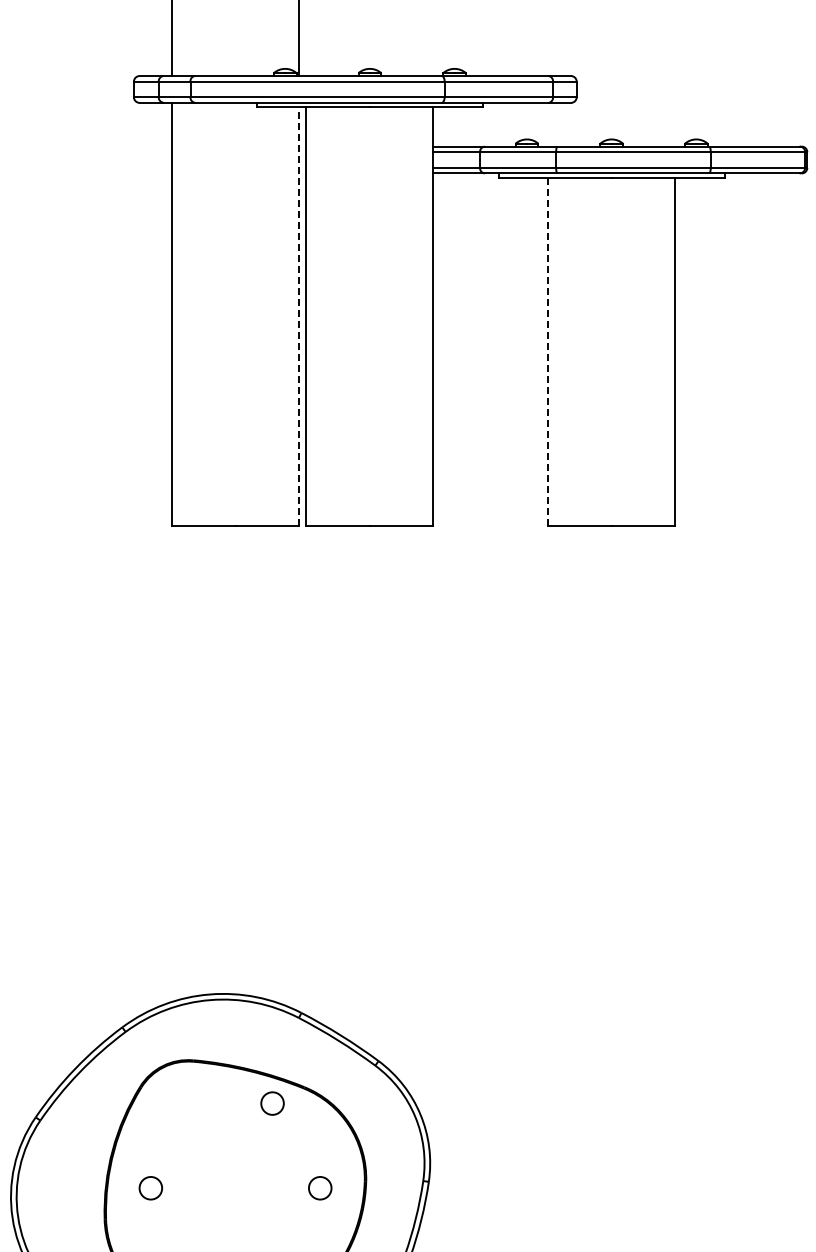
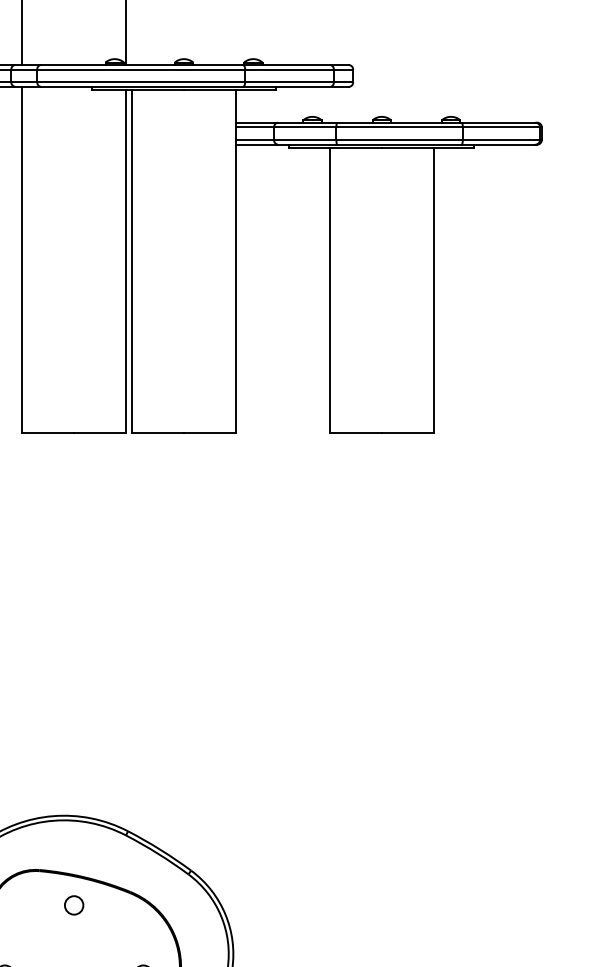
line: (299, 316) -> (126, 261), dashed -> solid
line: (548, 352) -> (330, 291), dashed -> solid
circle: (272, 1103) -> (74, 905), moved

